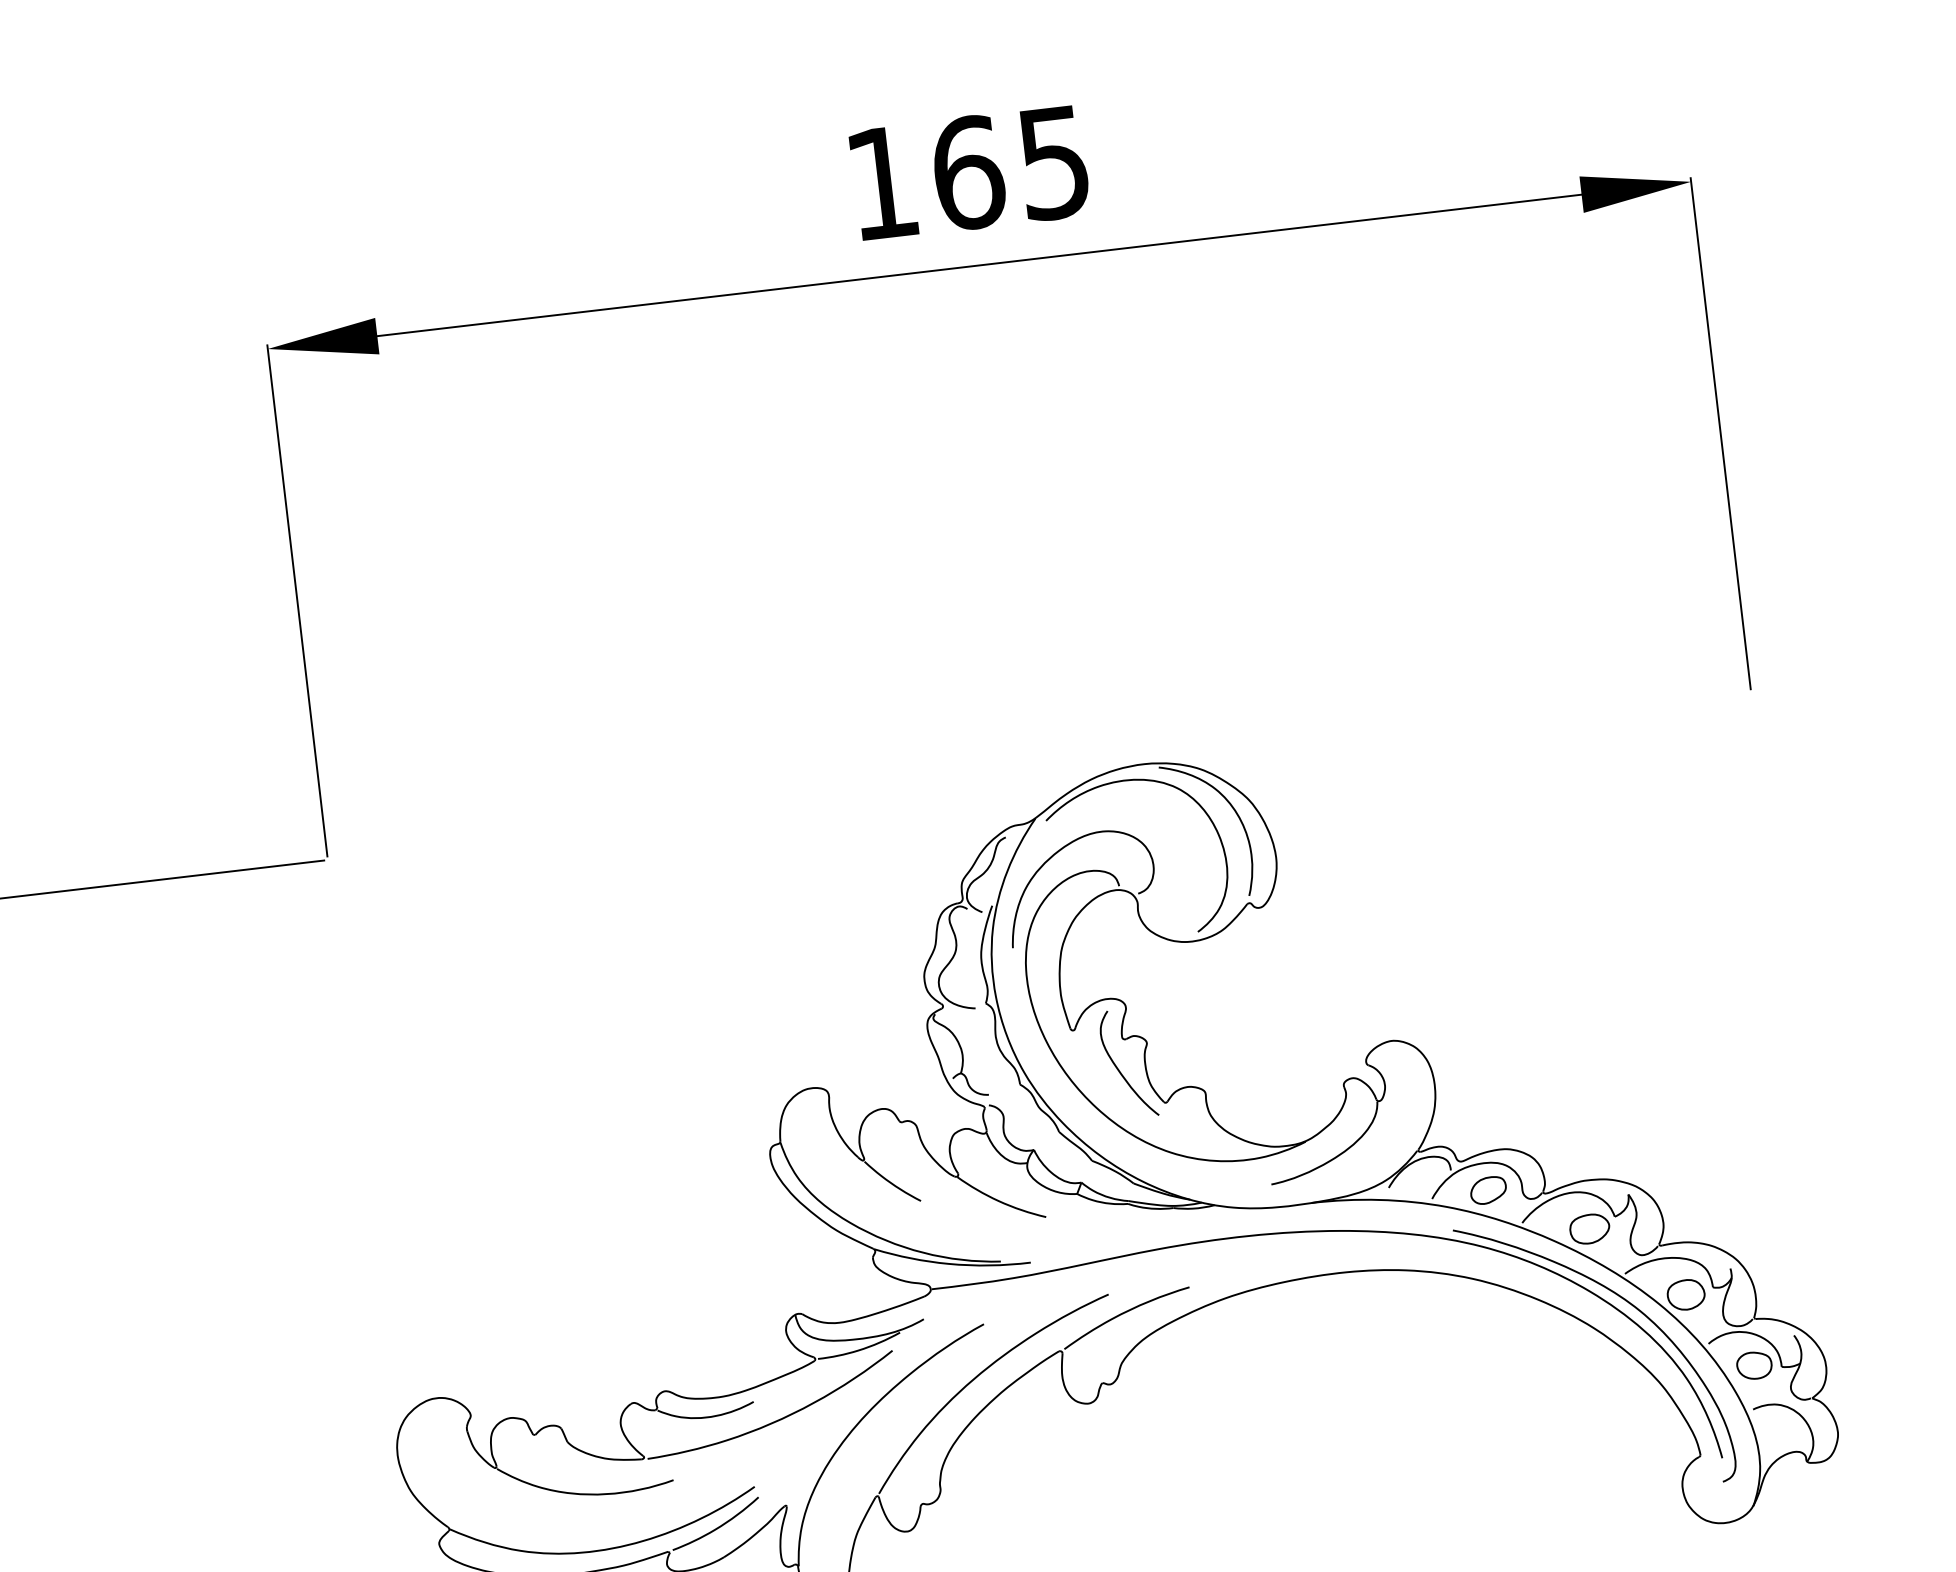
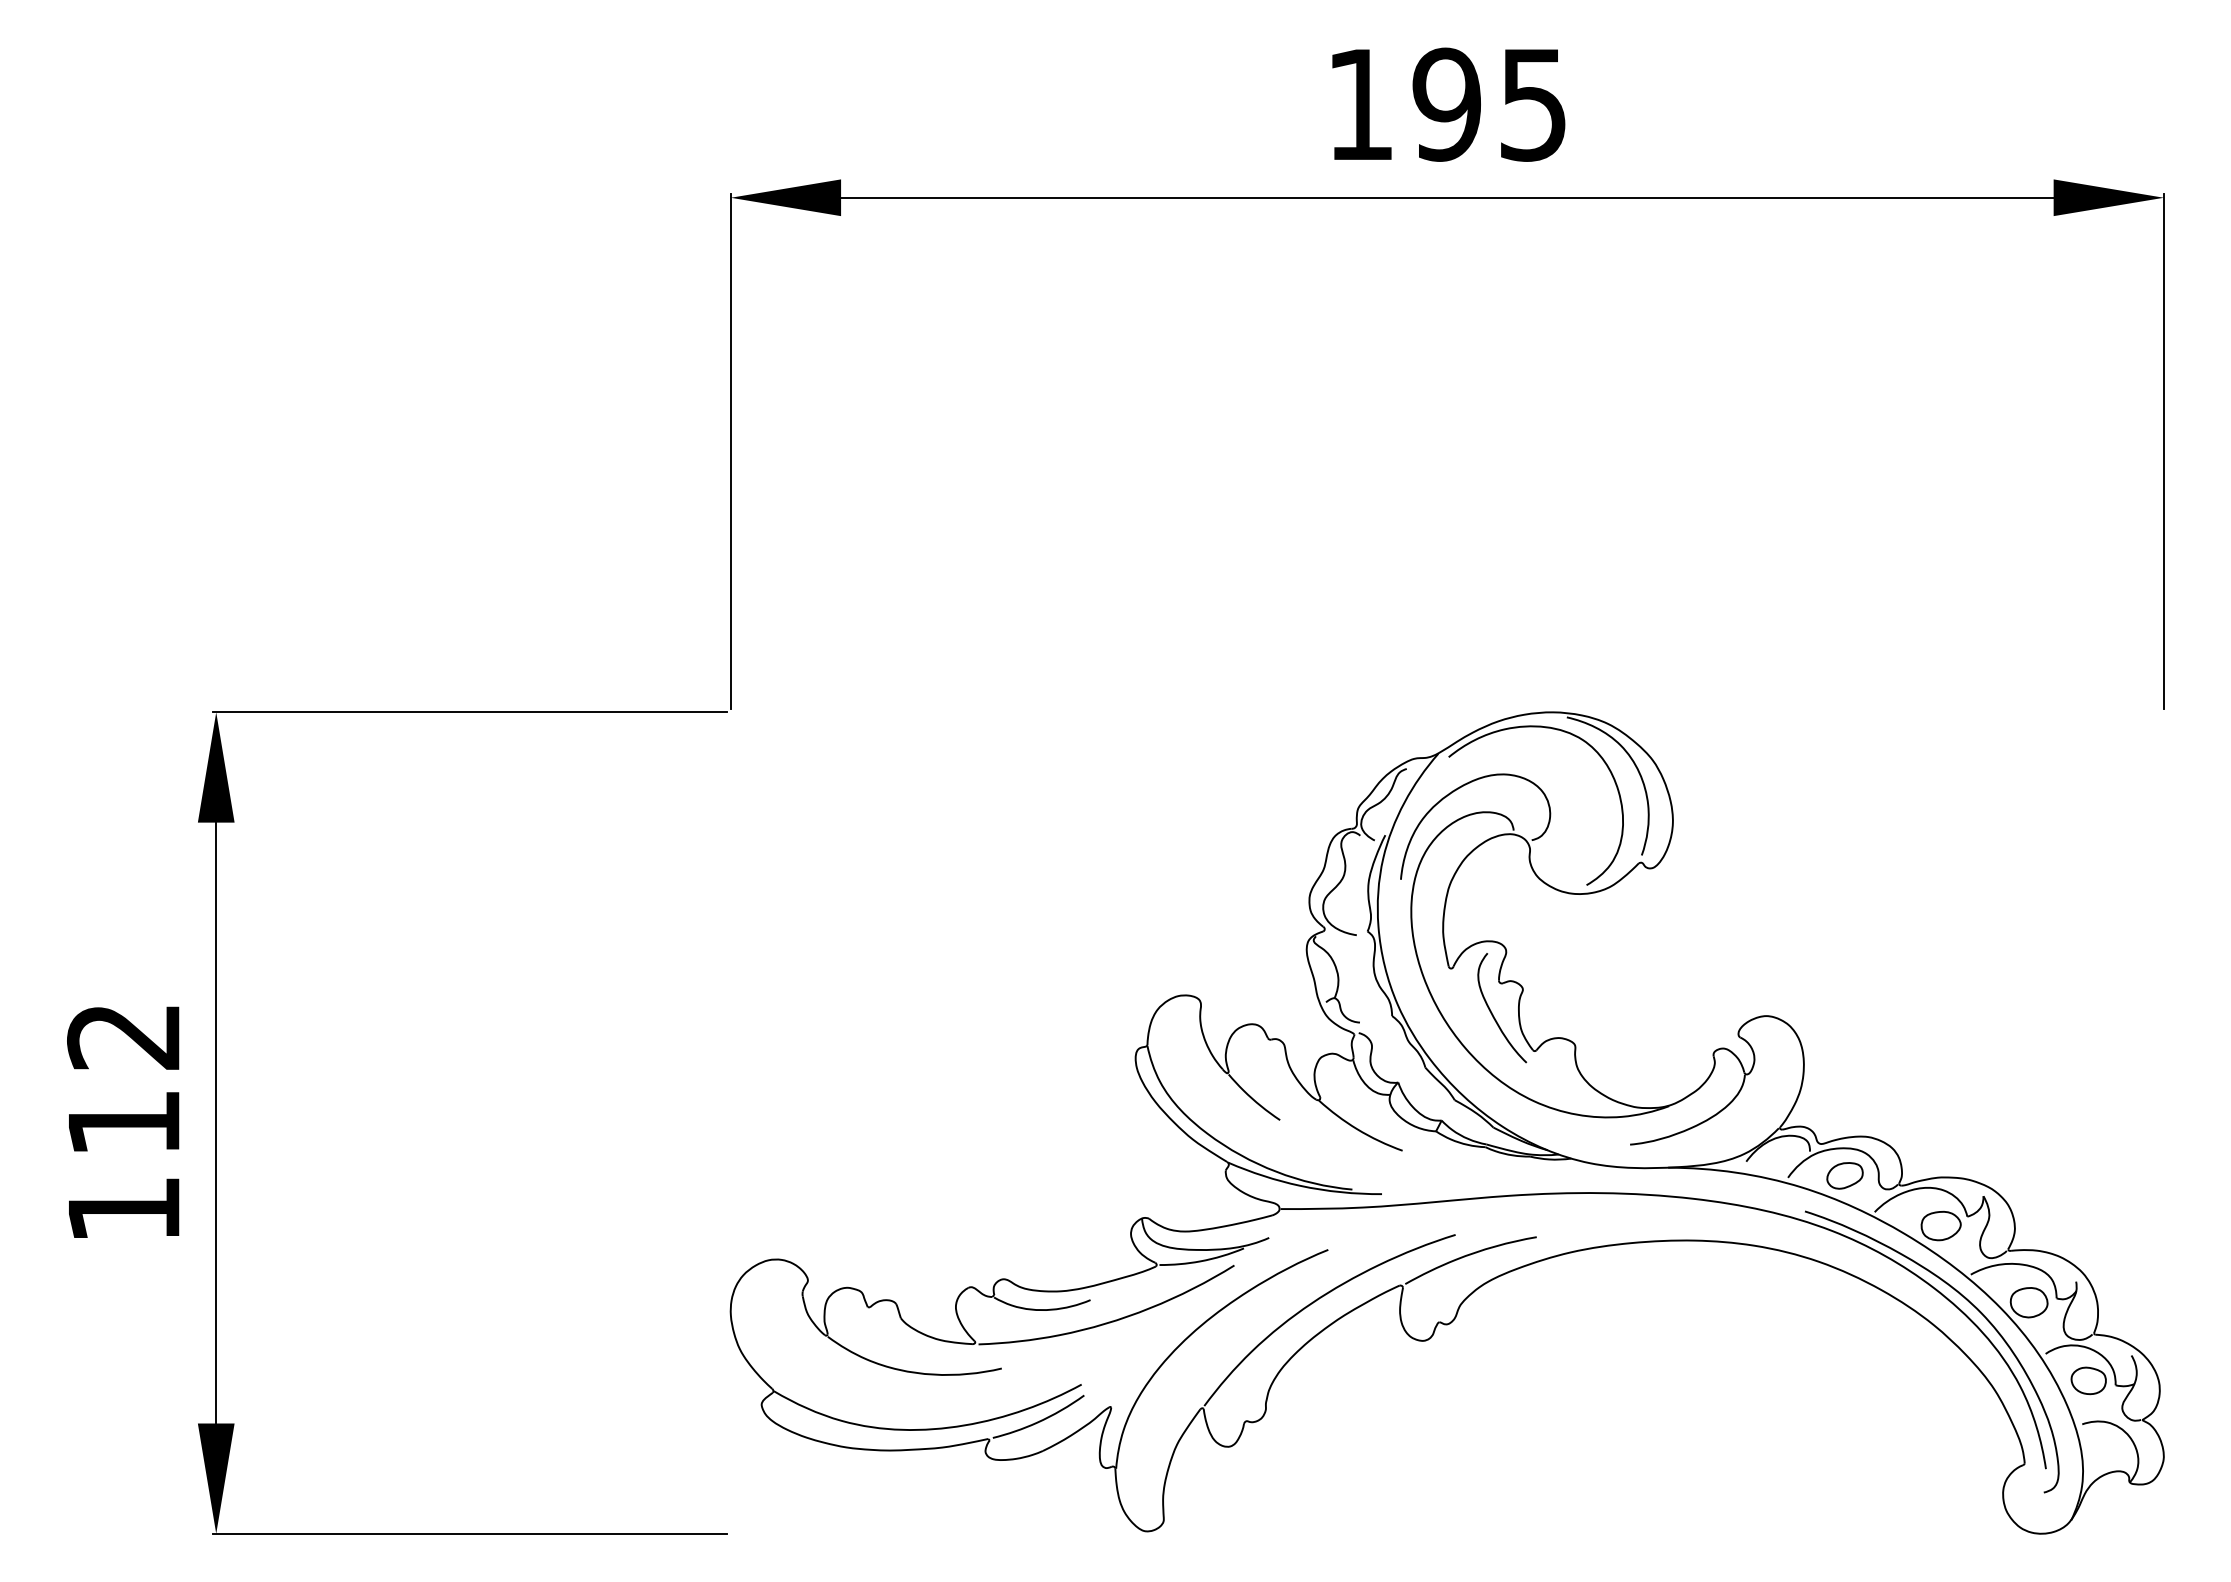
text: (968, 172) -> (1447, 104), 165 -> 195

